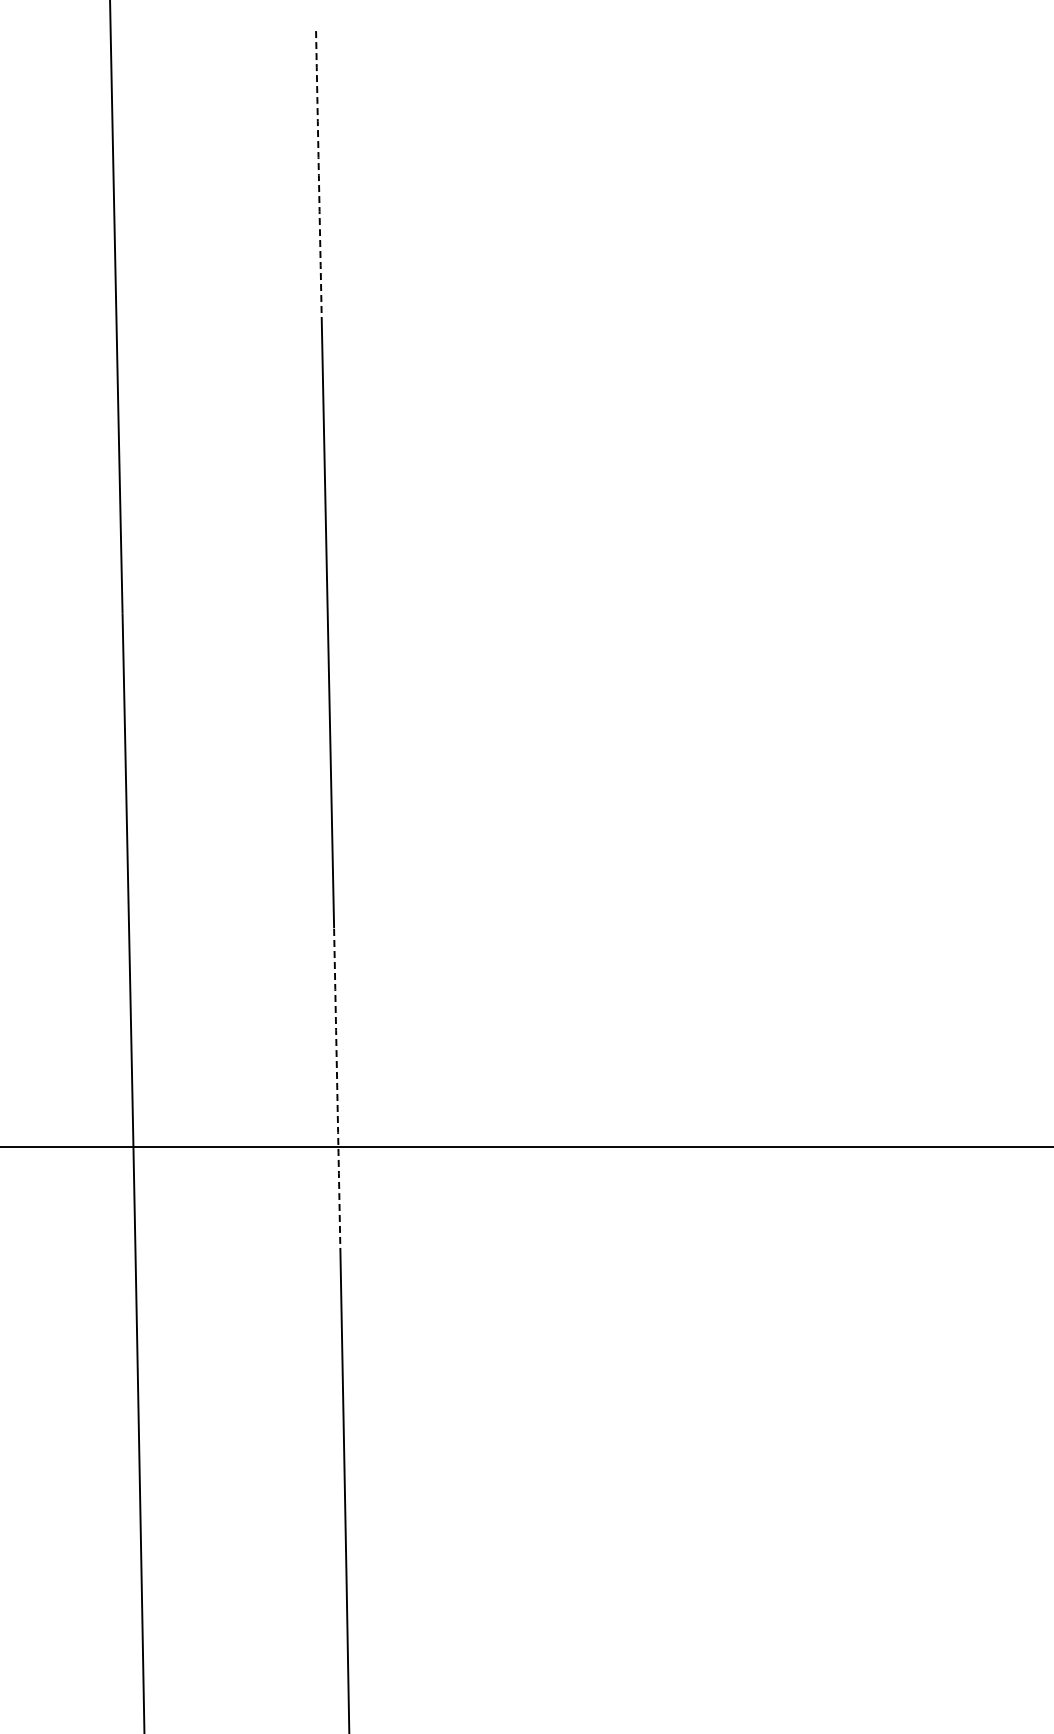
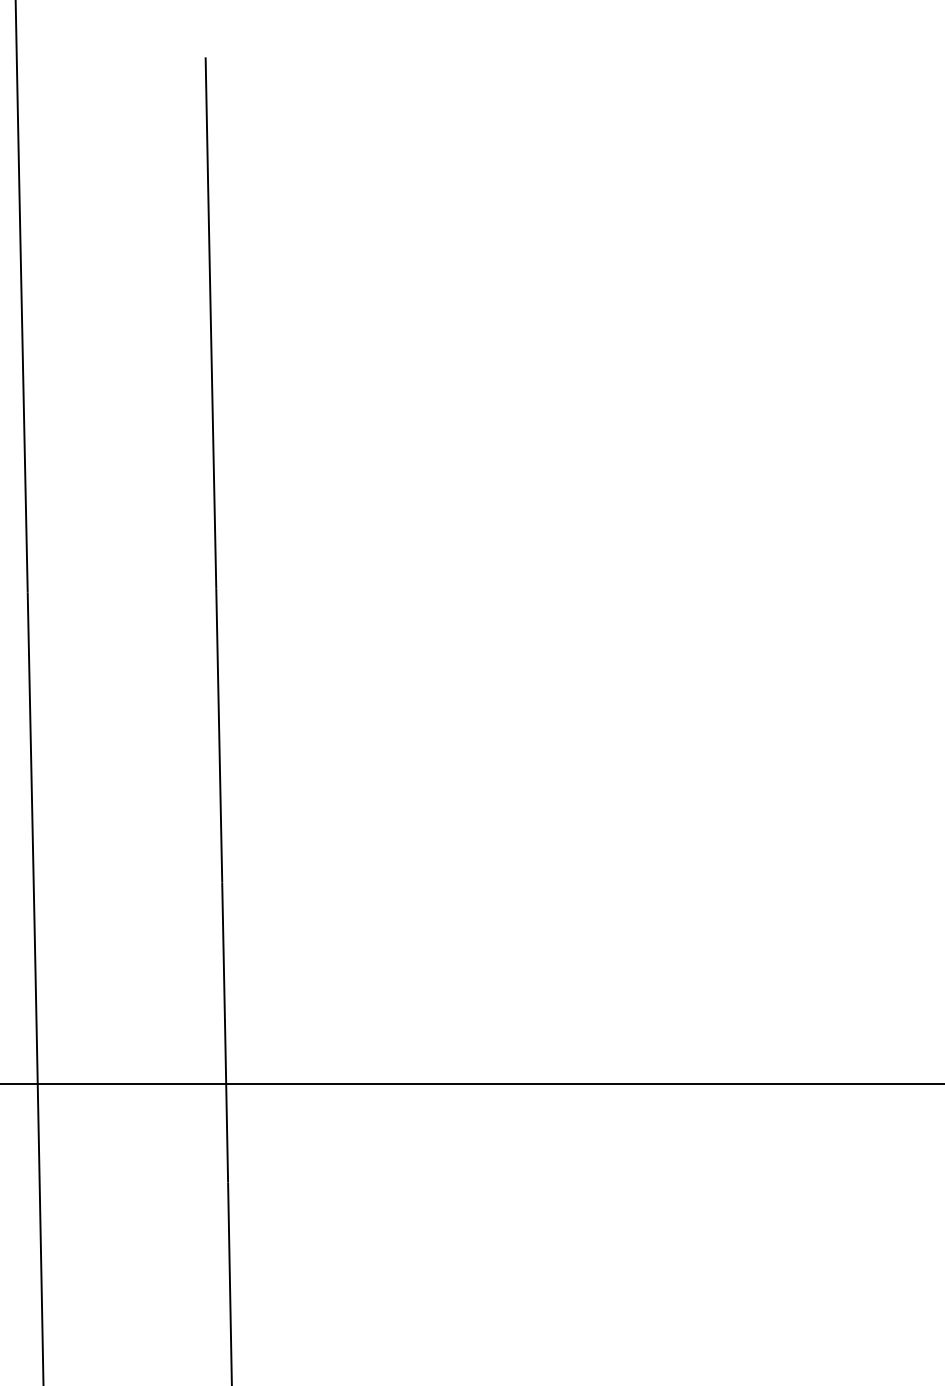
arc: (318, 175) -> (207, 190), dashed -> solid
arc: (337, 1091) -> (225, 1032), dashed -> solid

